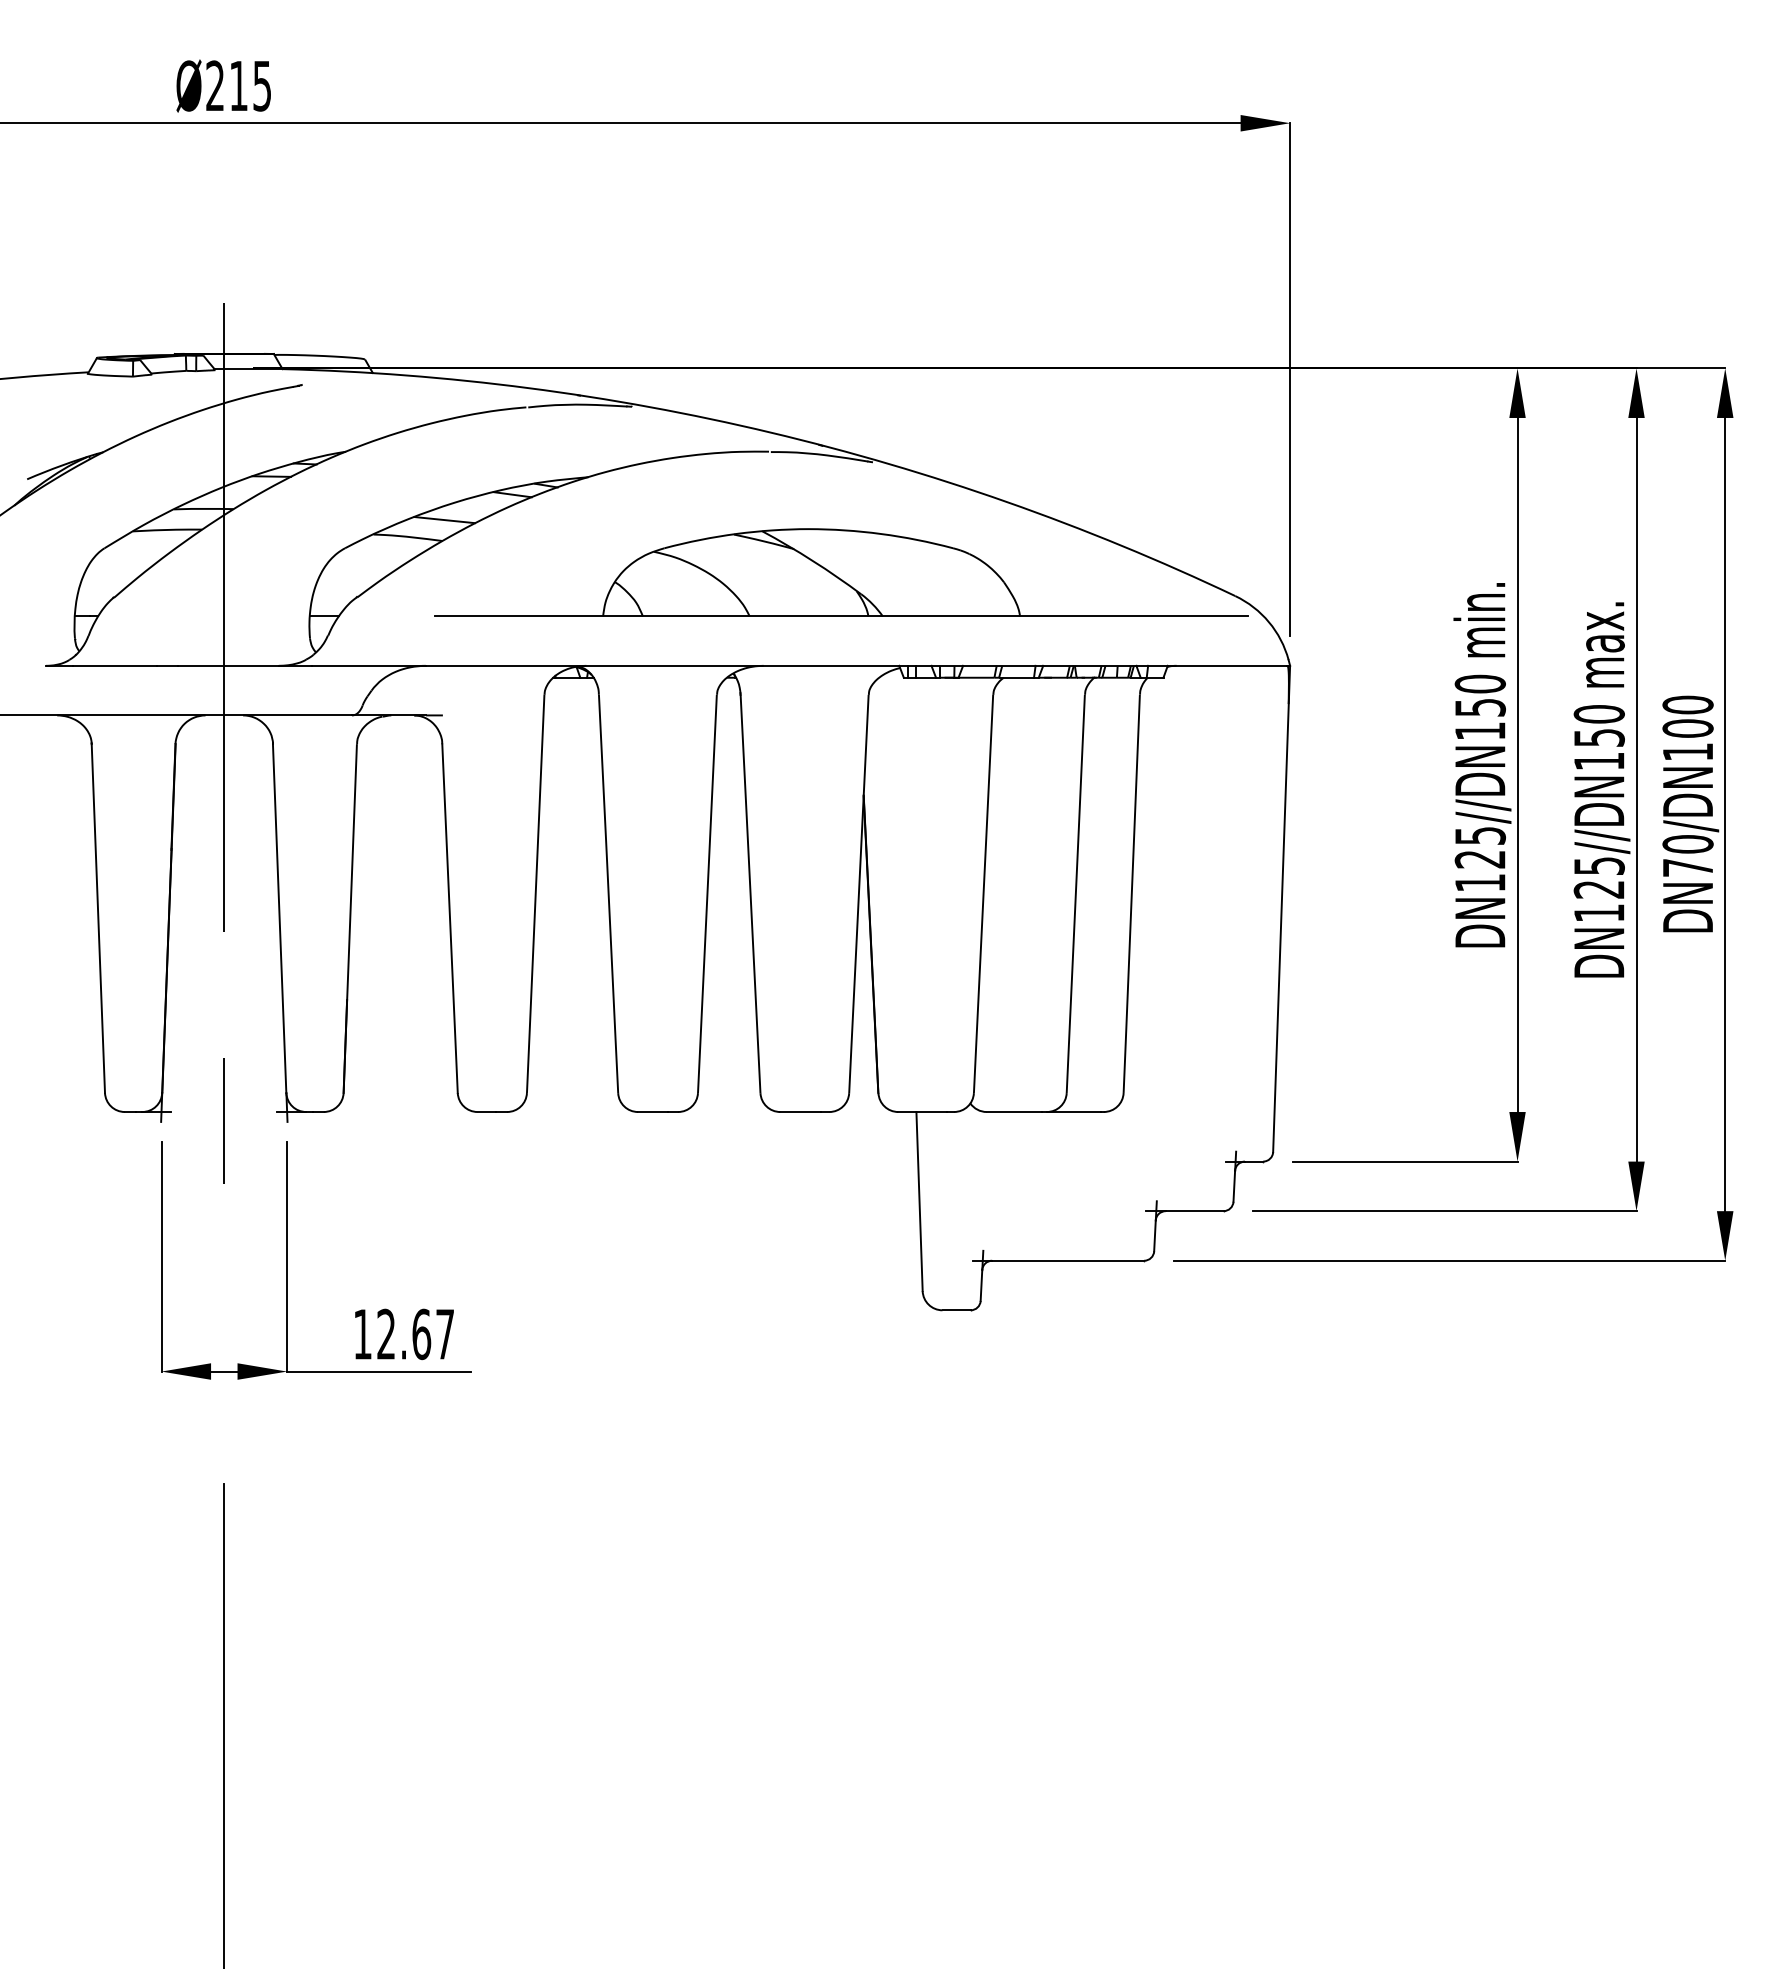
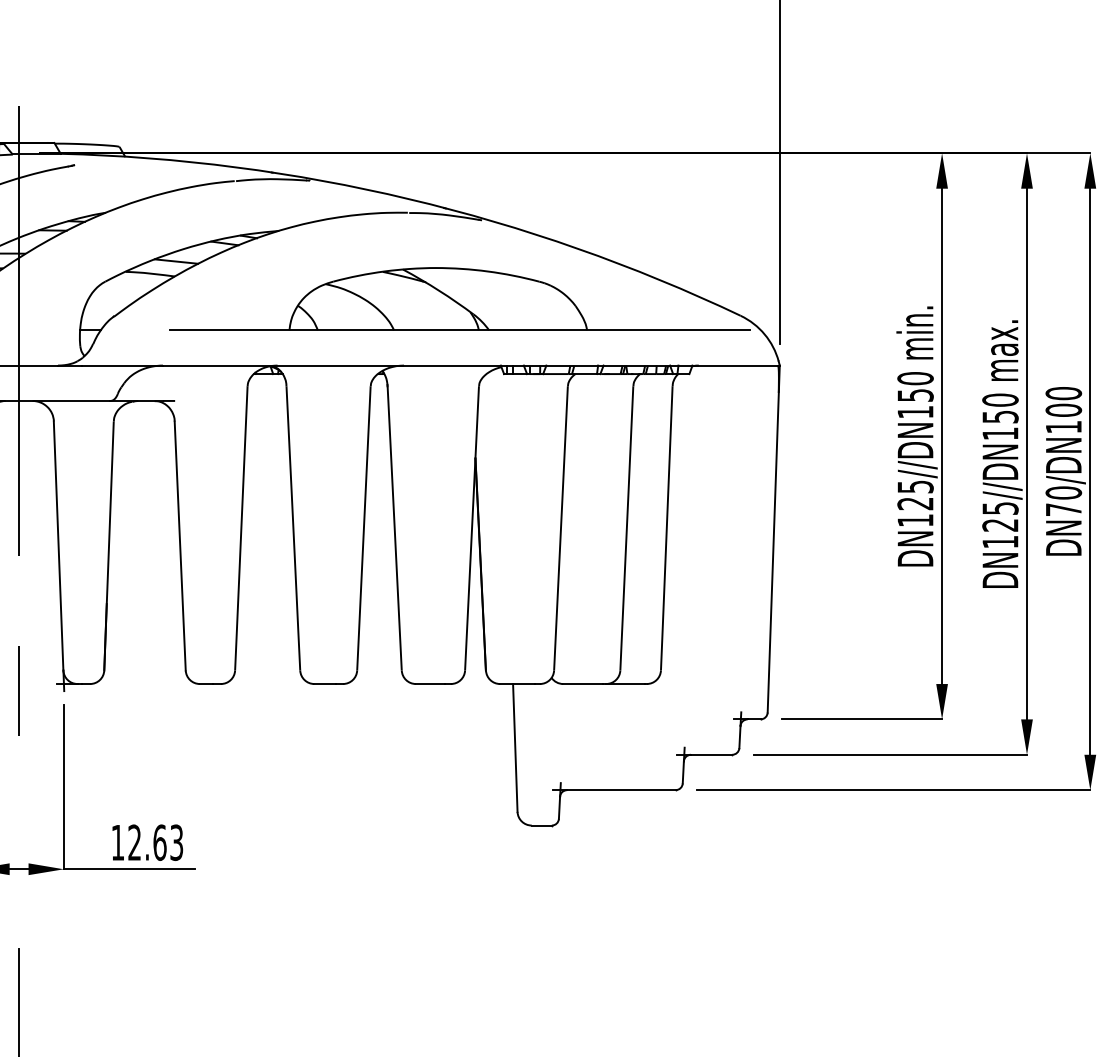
text: (445, 1334) -> (176, 842), 12.67 -> 12.63

